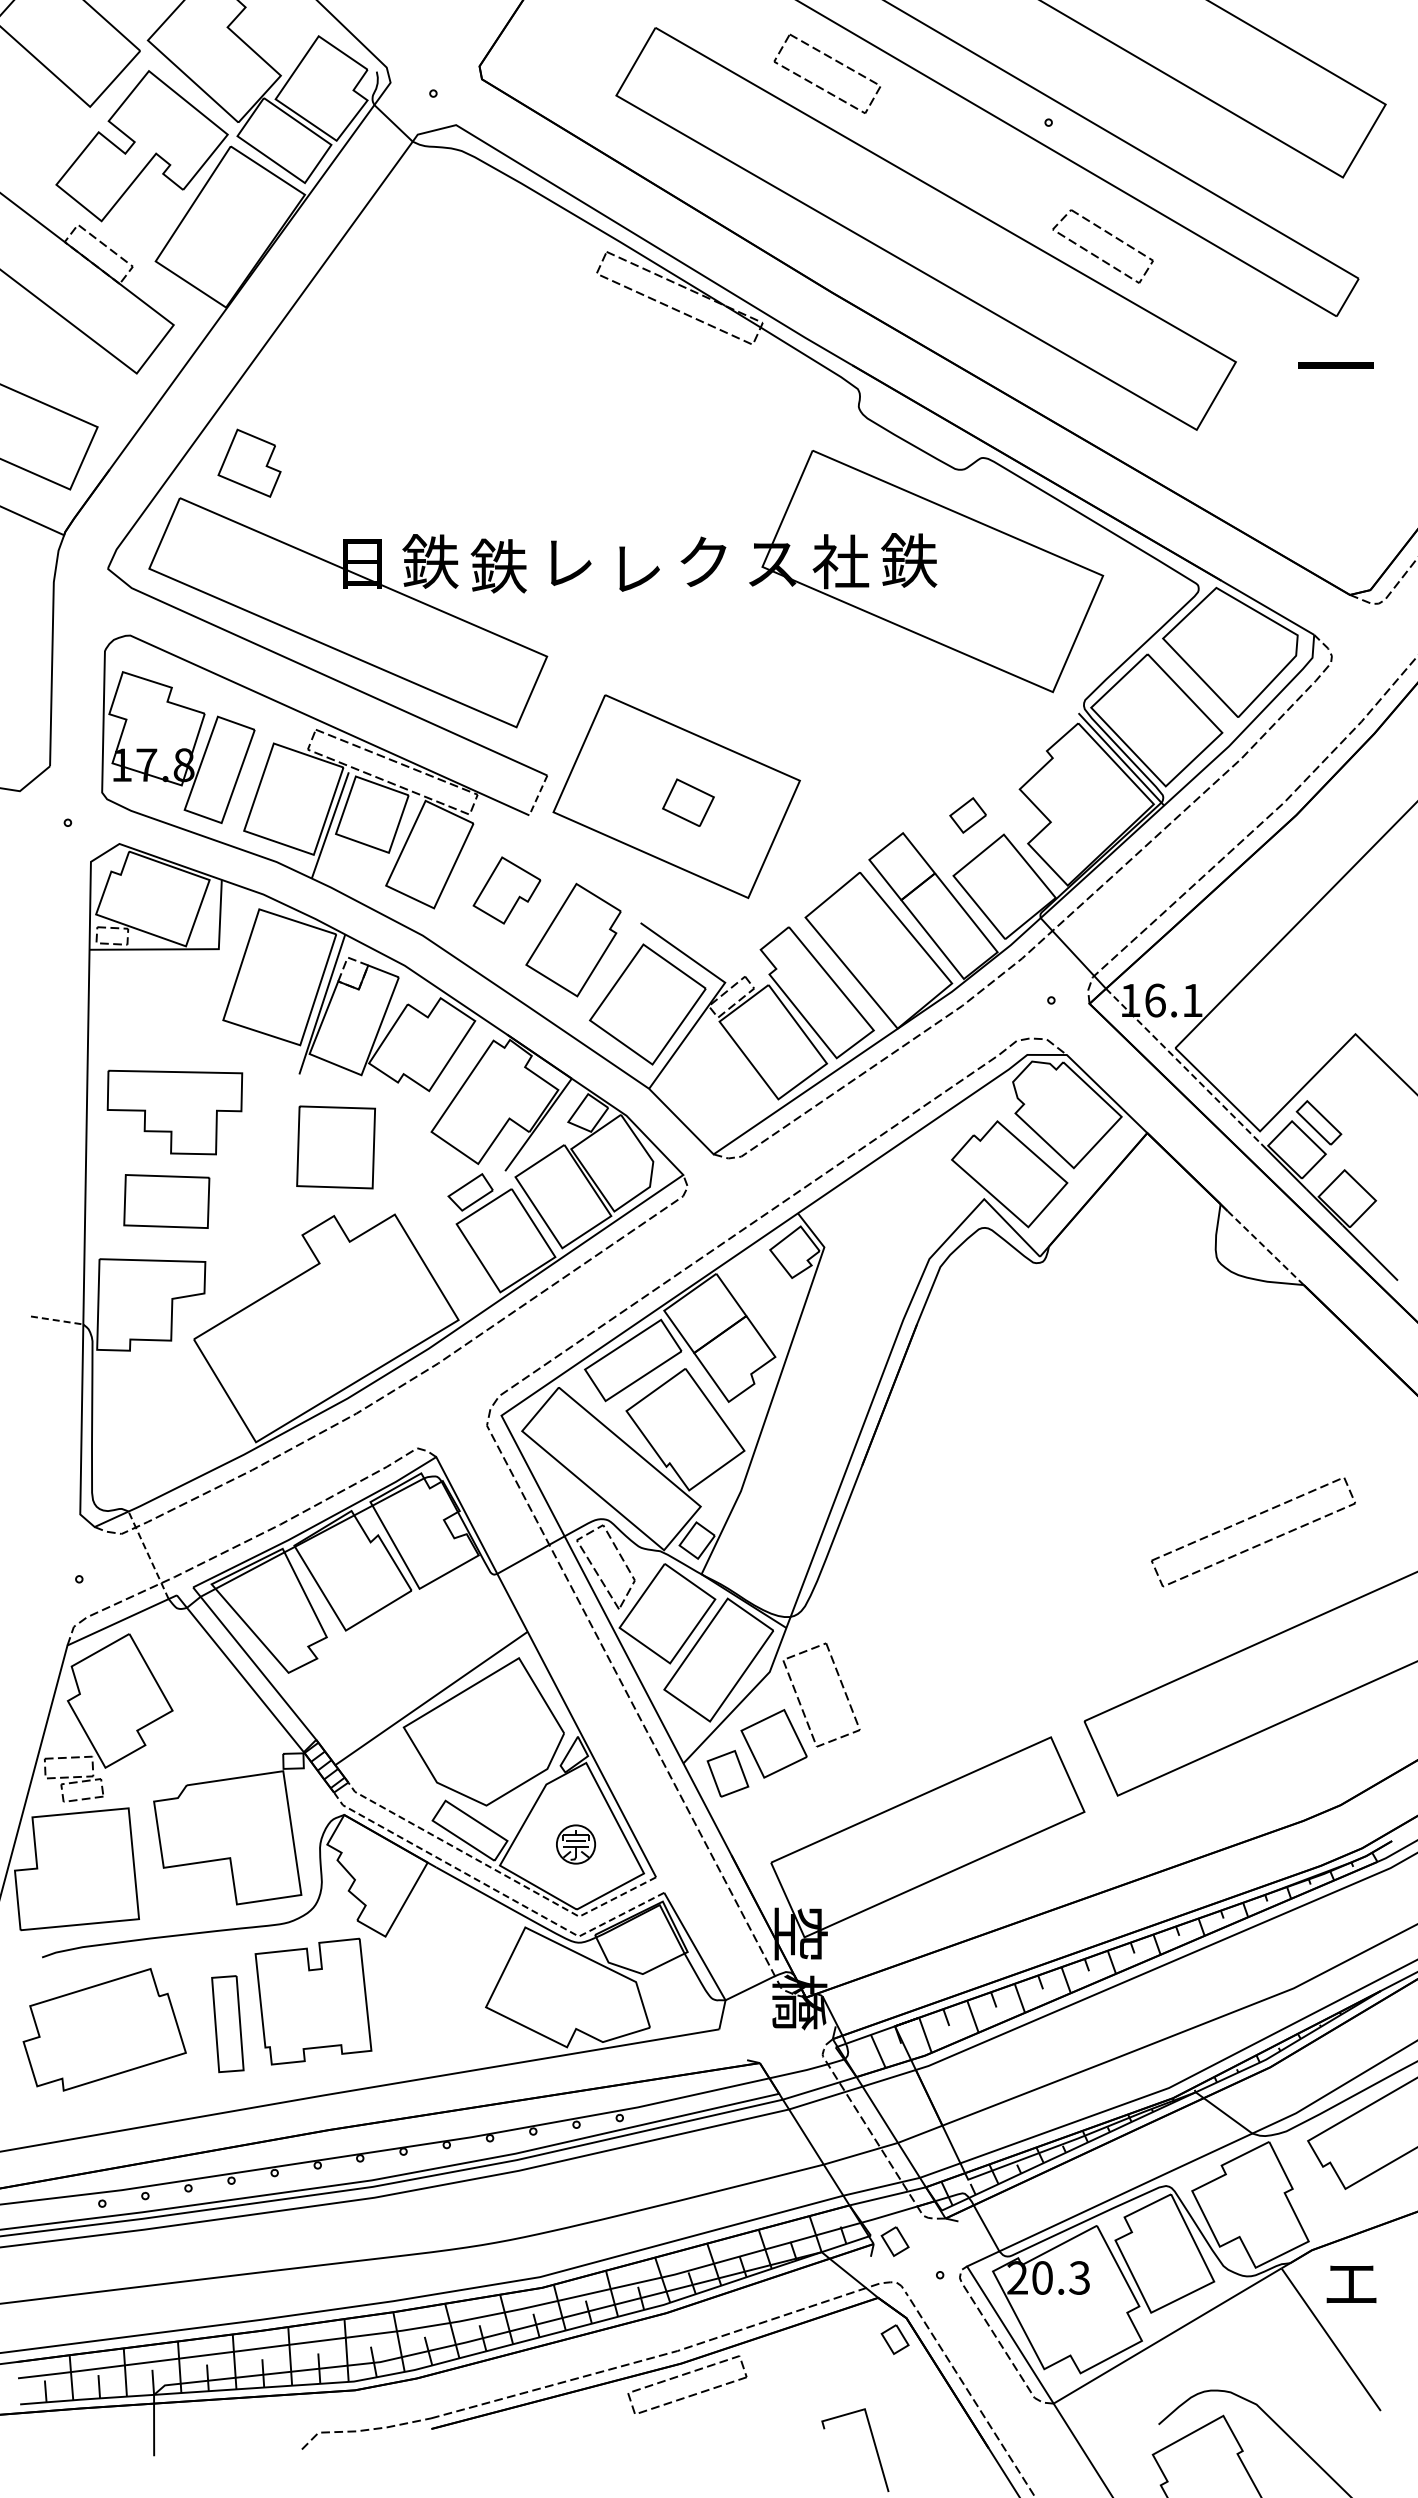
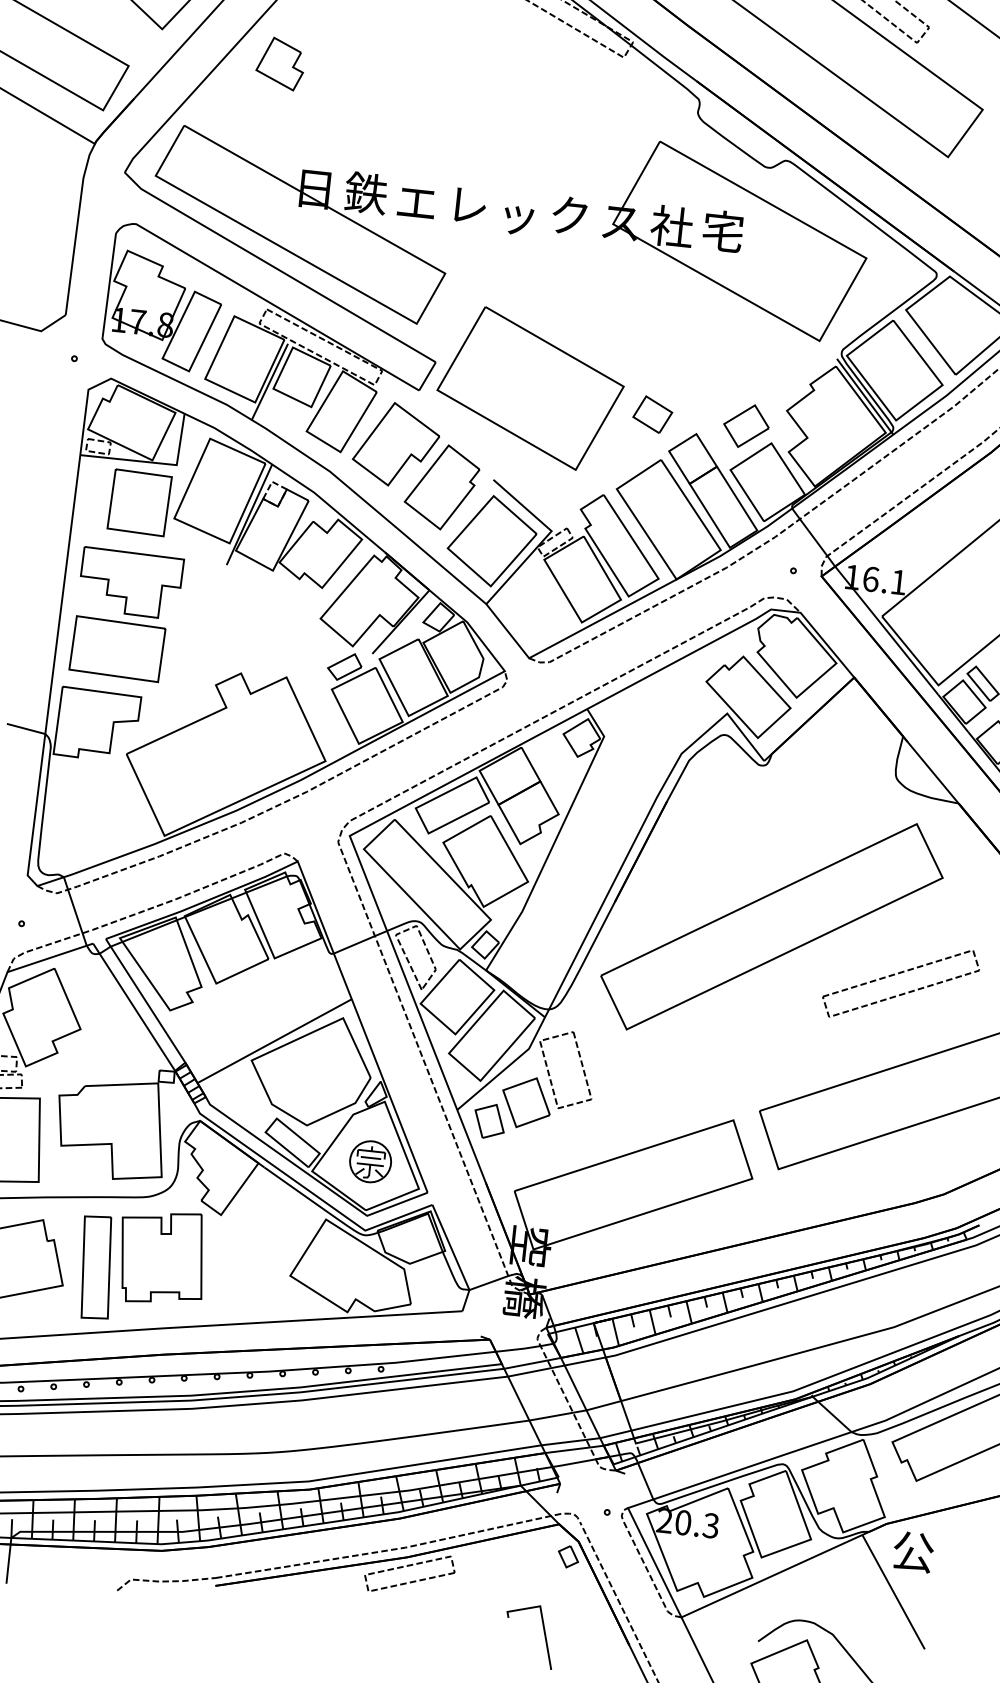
part: (249, 462) -> (280, 63), moved
text: (909, 560) -> (723, 231), 鉄 -> 宅
text: (498, 565) -> (416, 201), 鉄 -> エ
text: (637, 570) -> (519, 216), レ -> ッ
line: (538, 795) -> (427, 376), dashed -> solid
part: (688, 802) -> (652, 414), moved
part: (967, 815) -> (745, 426), size x1.67
part: (506, 890) -> (396, 444), size x1.67
line: (1183, 1066) -> (886, 630), dashed -> solid
part: (335, 1147) -> (139, 502), moved
part: (166, 1201) -> (117, 649), size x1.43
line: (1265, 1247) -> (933, 772), dashed -> solid
line: (57, 1320) -> (26, 728), dashed -> solid
part: (1074, 1475) -> (772, 926), added
line: (148, 1555) -> (75, 911), dashed -> solid
part: (575, 1844) -> (370, 1161), size x1.43
line: (499, 1872) -> (311, 1176), dashed -> solid
line: (495, 1890) -> (306, 1189), dashed -> solid
part: (227, 2023) -> (96, 1267), size x1.43
part: (894, 2241) -> (575, 1483), removed
text: (1351, 2283) -> (913, 1551), エ -> 公

